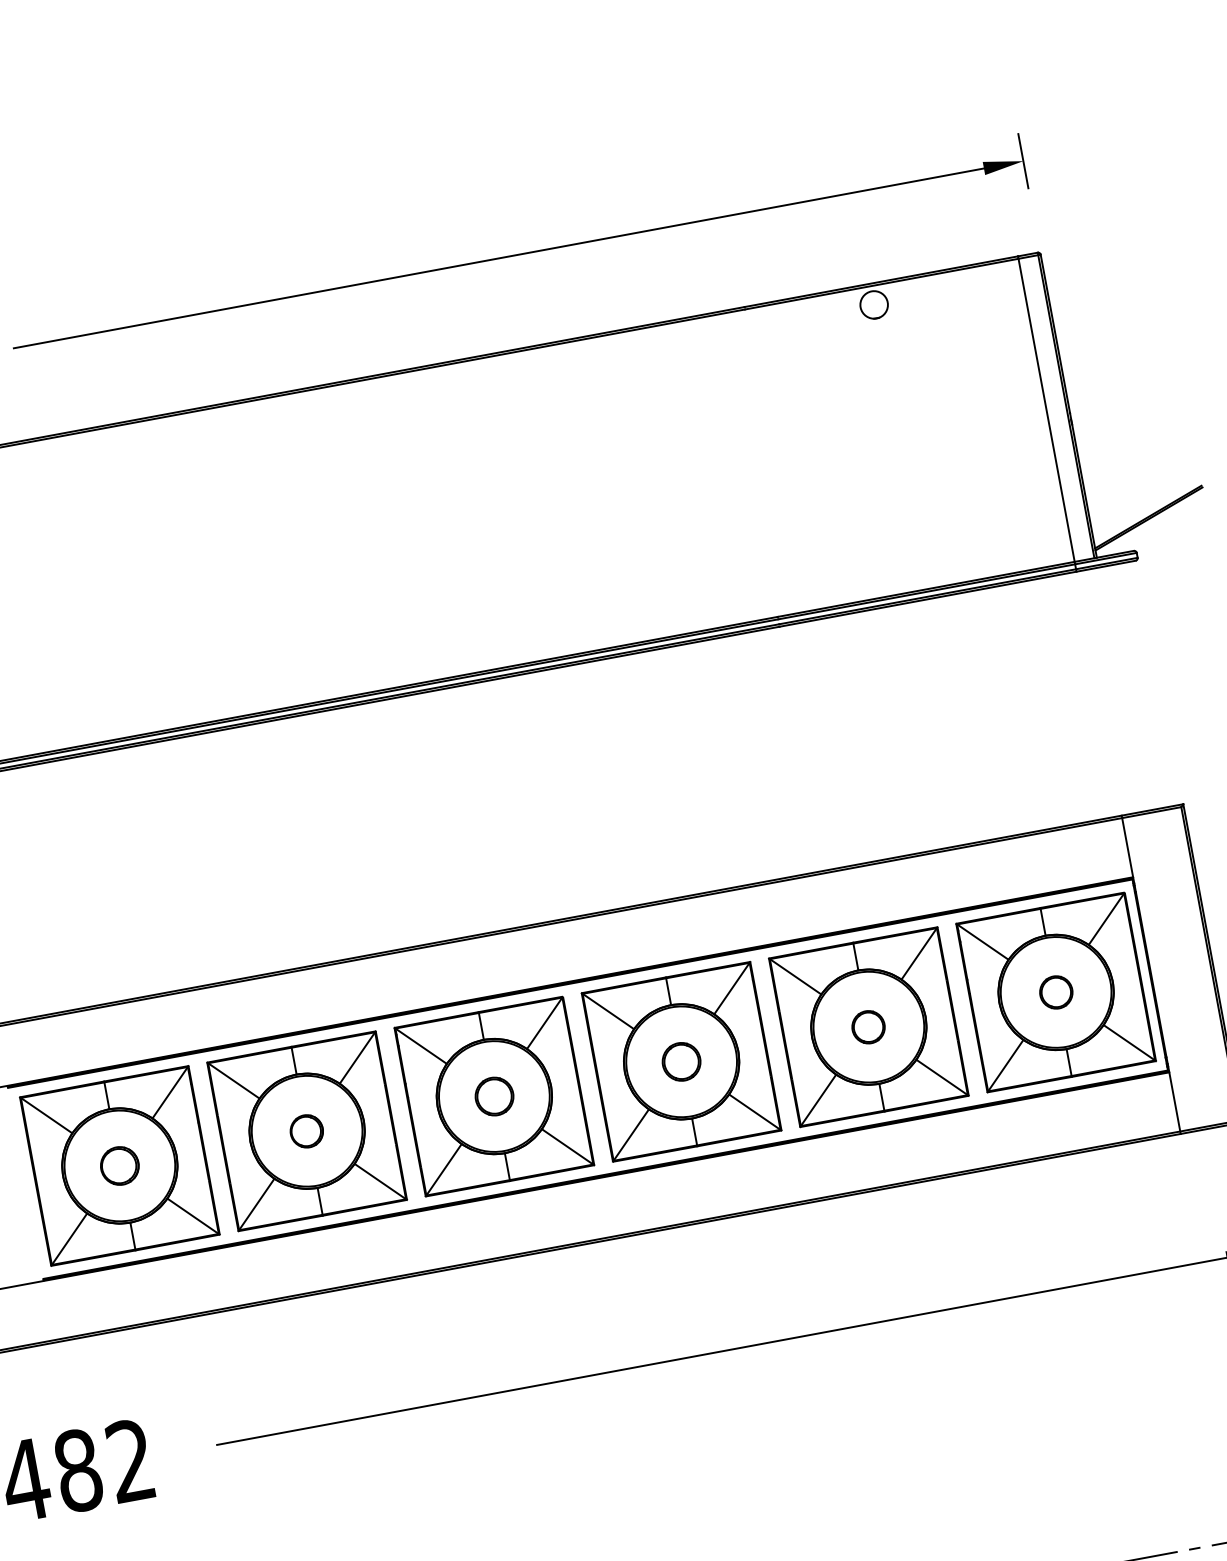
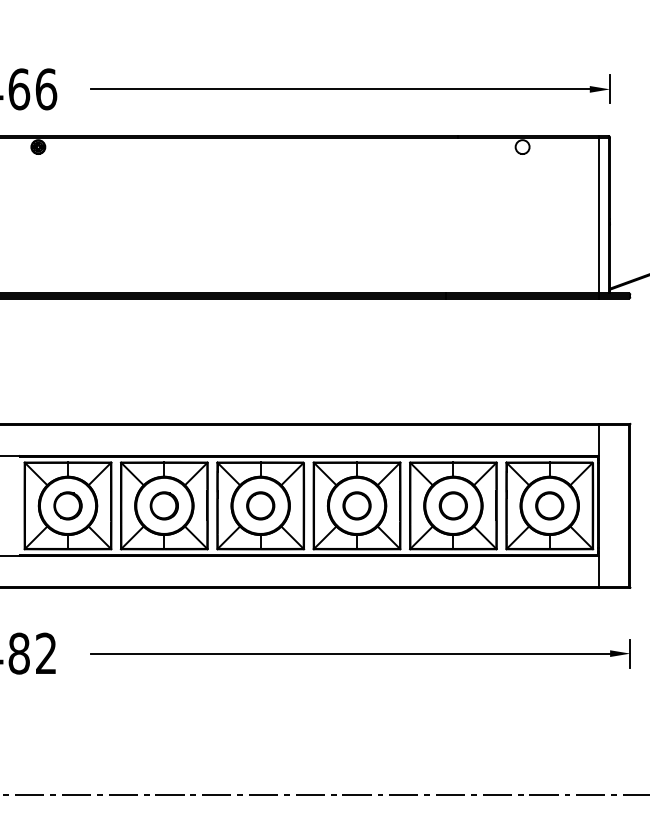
circle: (1055, 991) -> (549, 505), size x1.67
circle: (866, 1026) -> (452, 505), size x1.67
circle: (680, 1061) -> (356, 505), size x1.43
circle: (493, 1095) -> (260, 505), size x1.43
circle: (305, 1130) -> (163, 505), size x1.67
circle: (118, 1165) -> (67, 505), size x1.43

